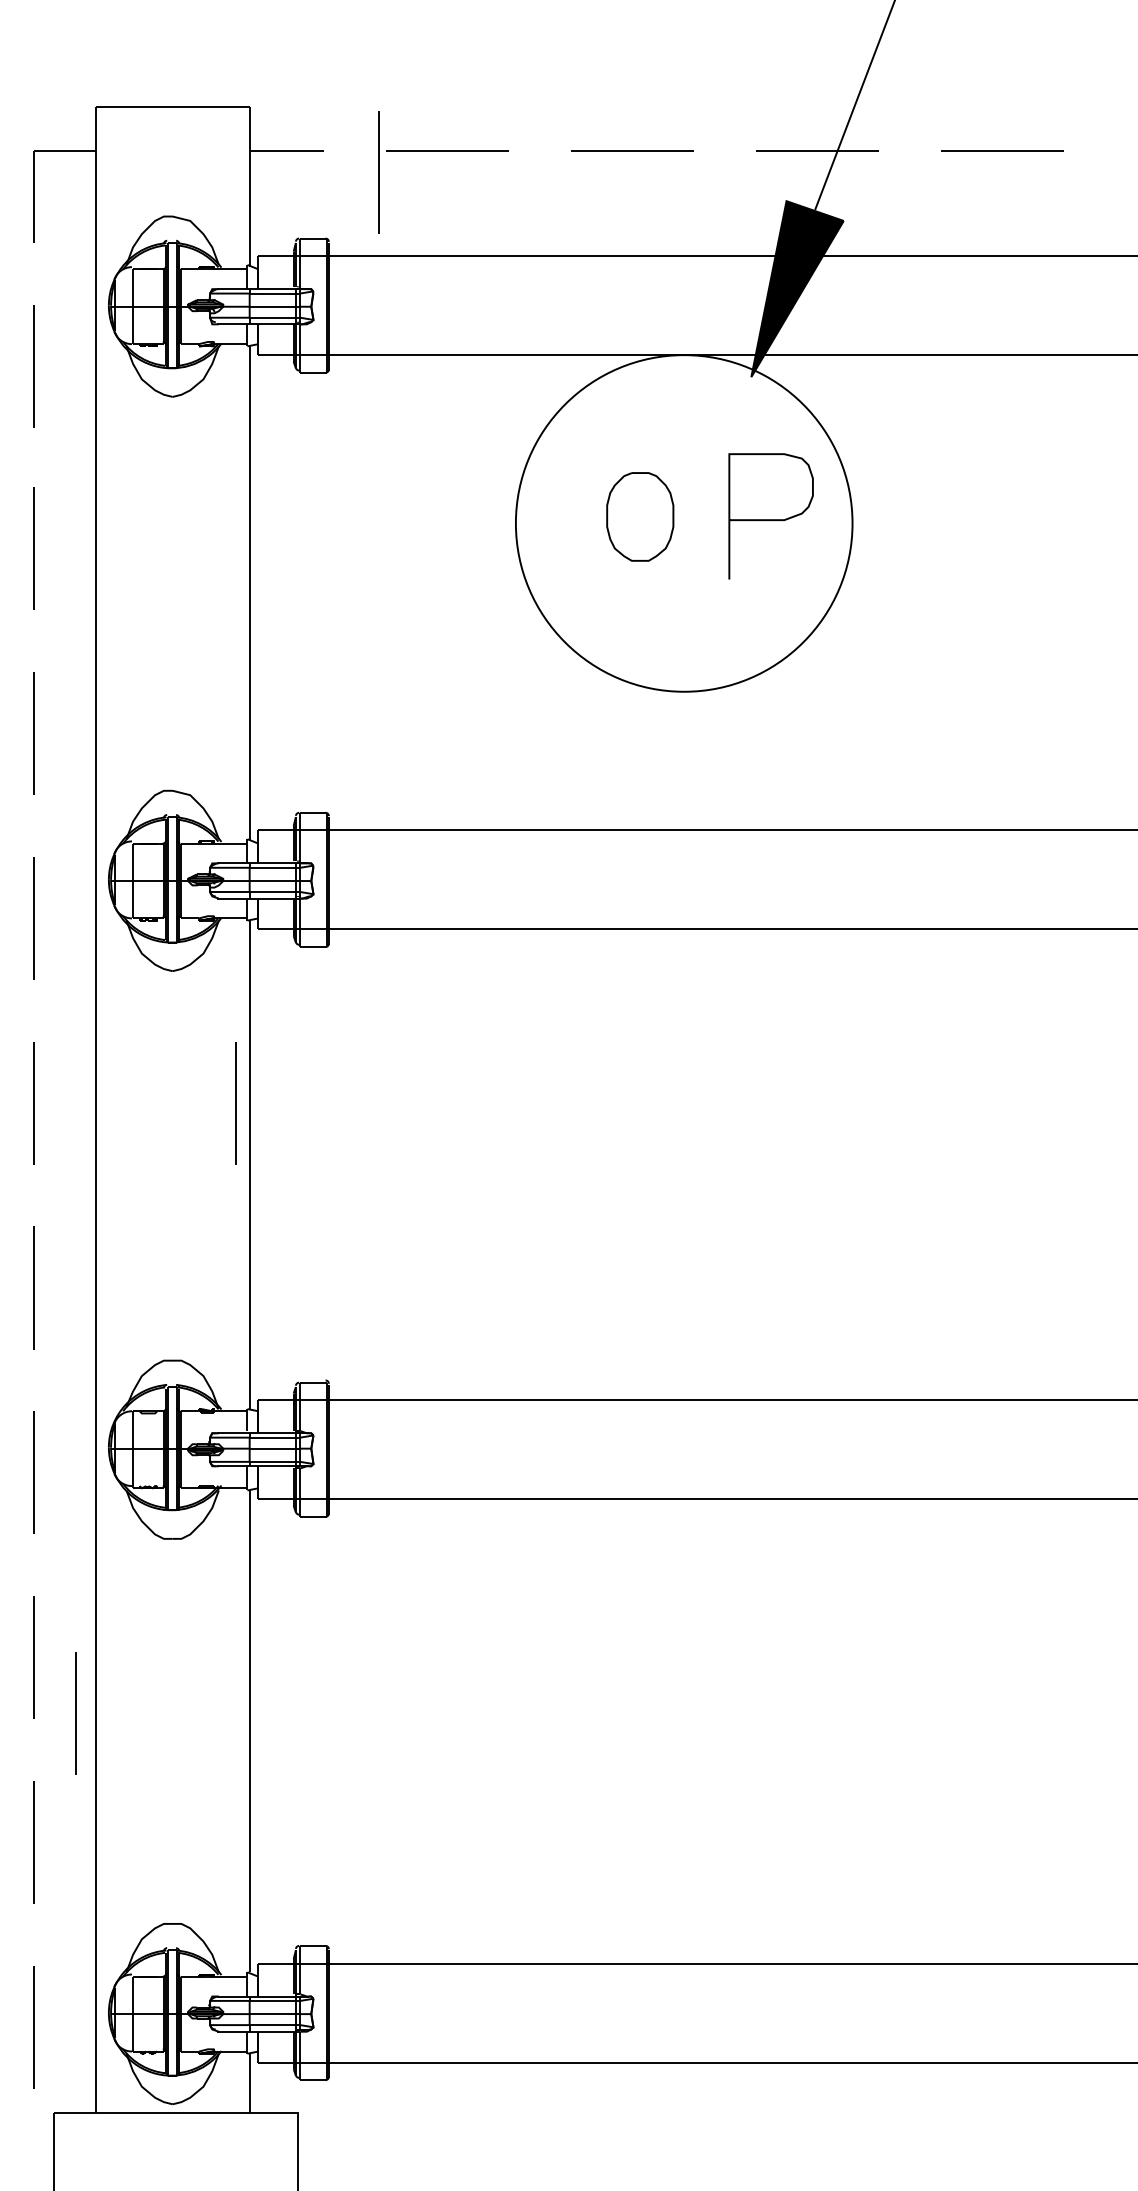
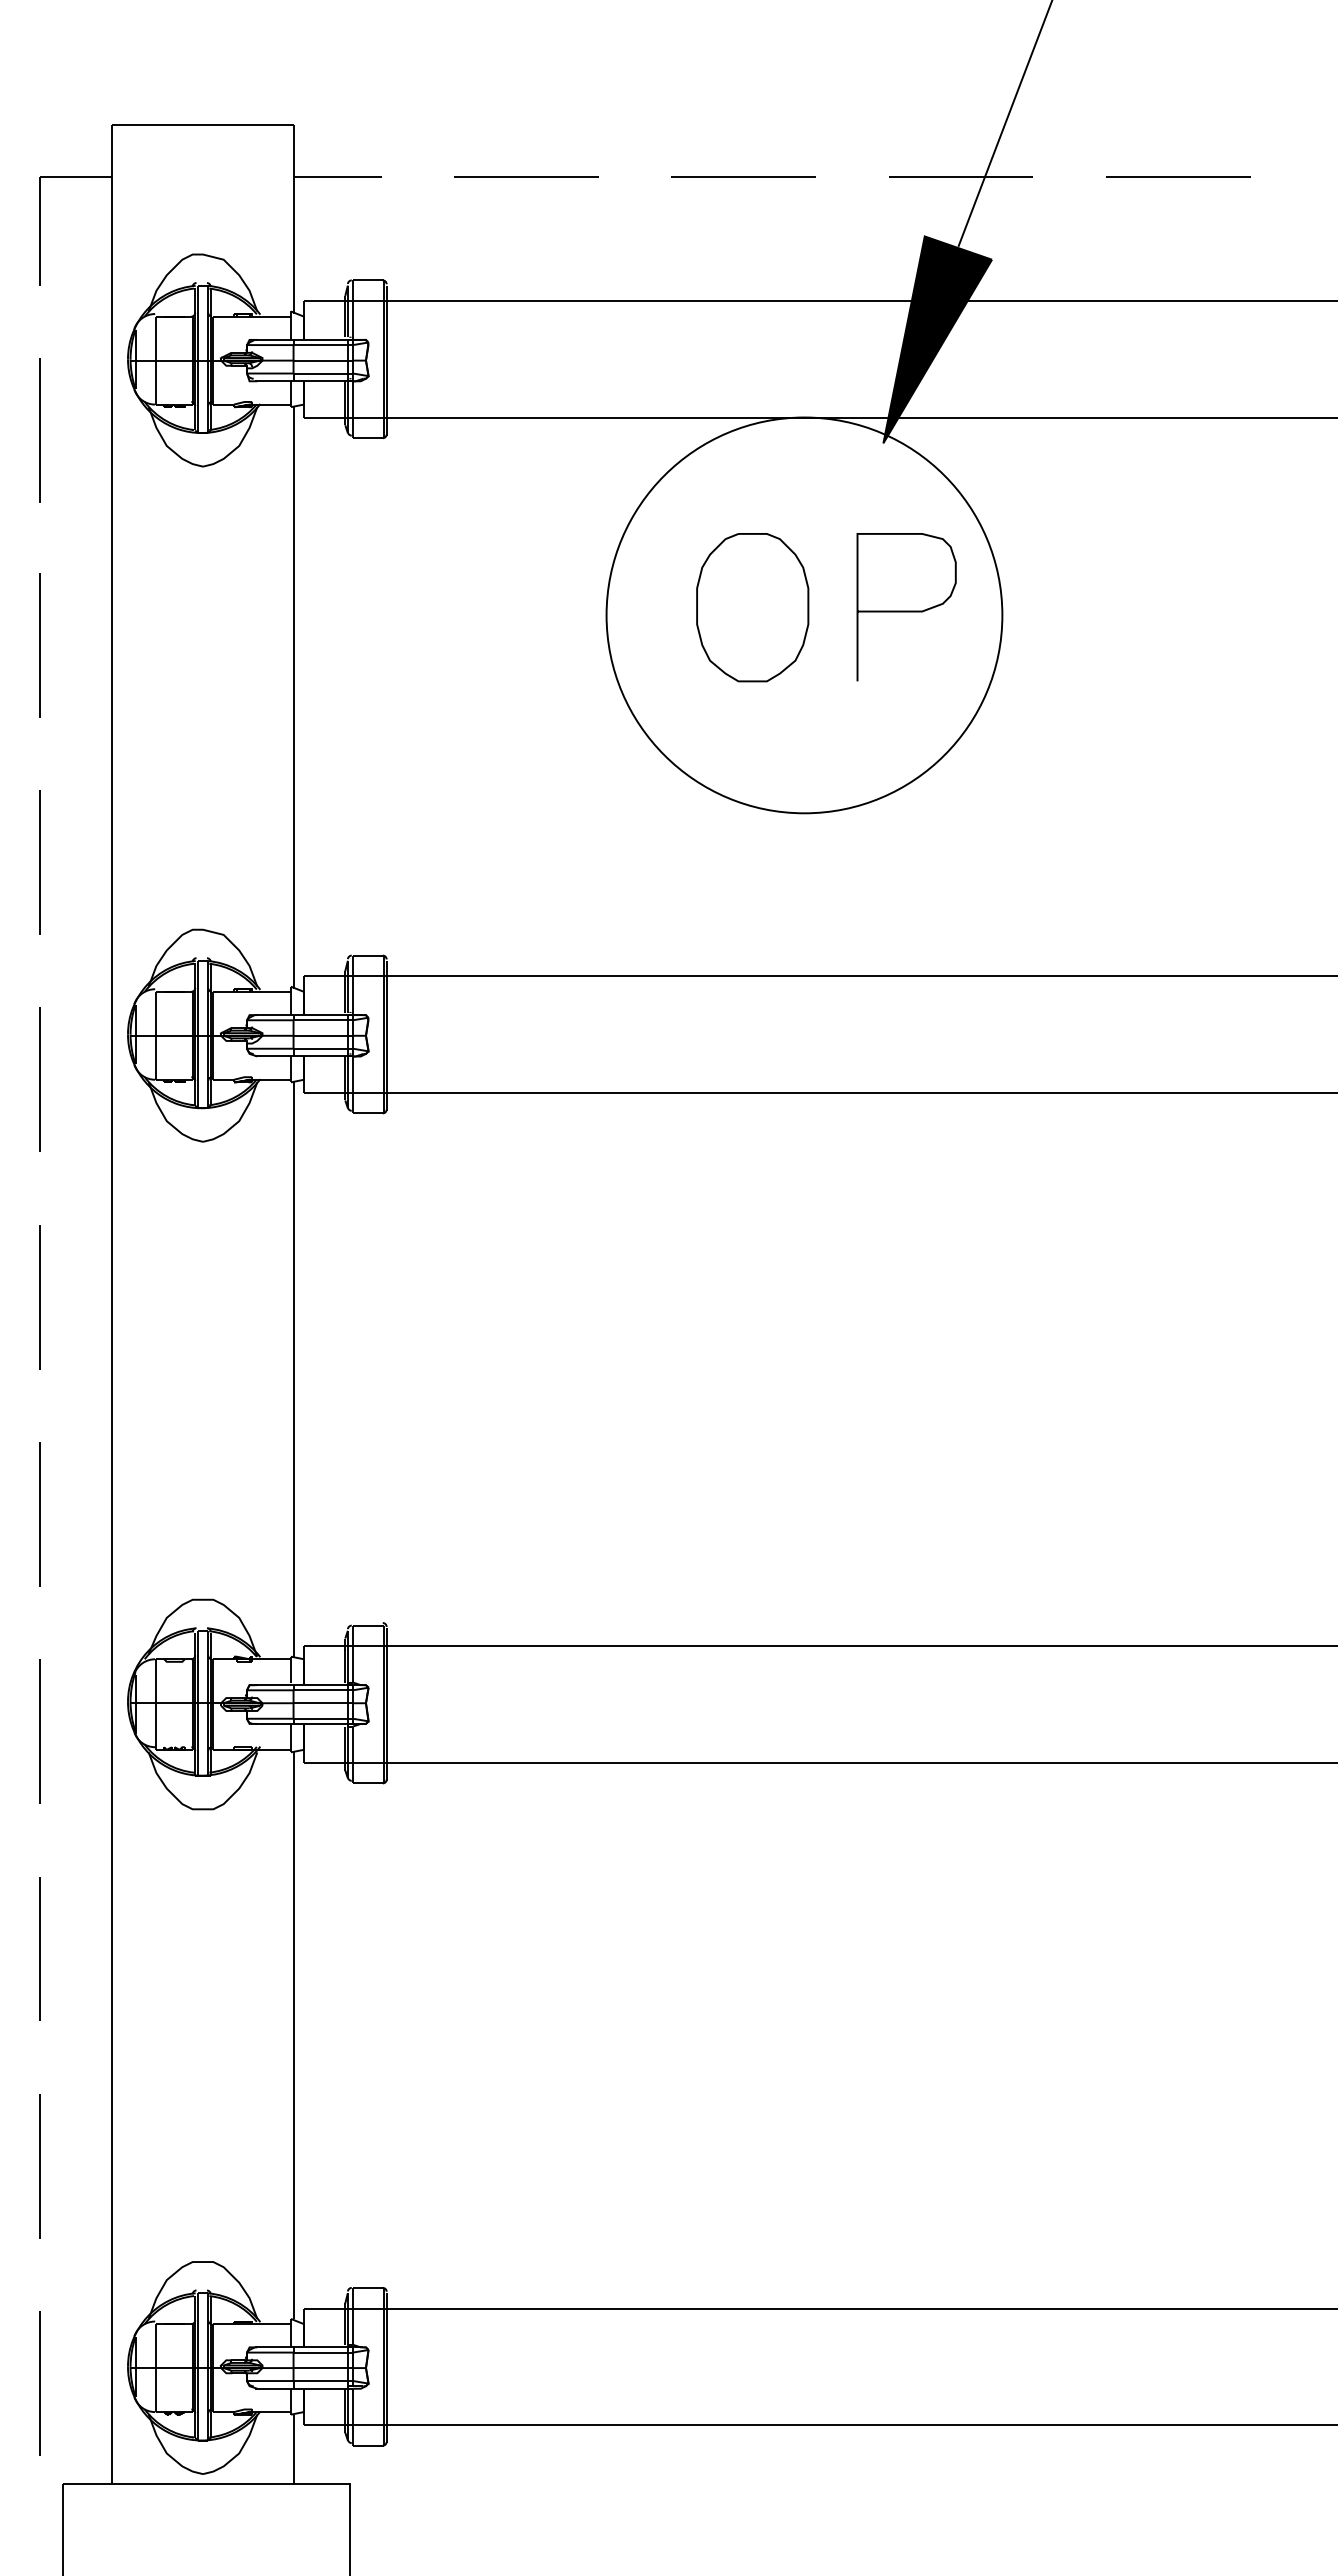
line: (378, 172) -> (445, 202), removed
part: (640, 516) -> (752, 607), size x1.43
line: (235, 1103) -> (276, 1297), removed
line: (75, 1713) -> (88, 2014), removed

